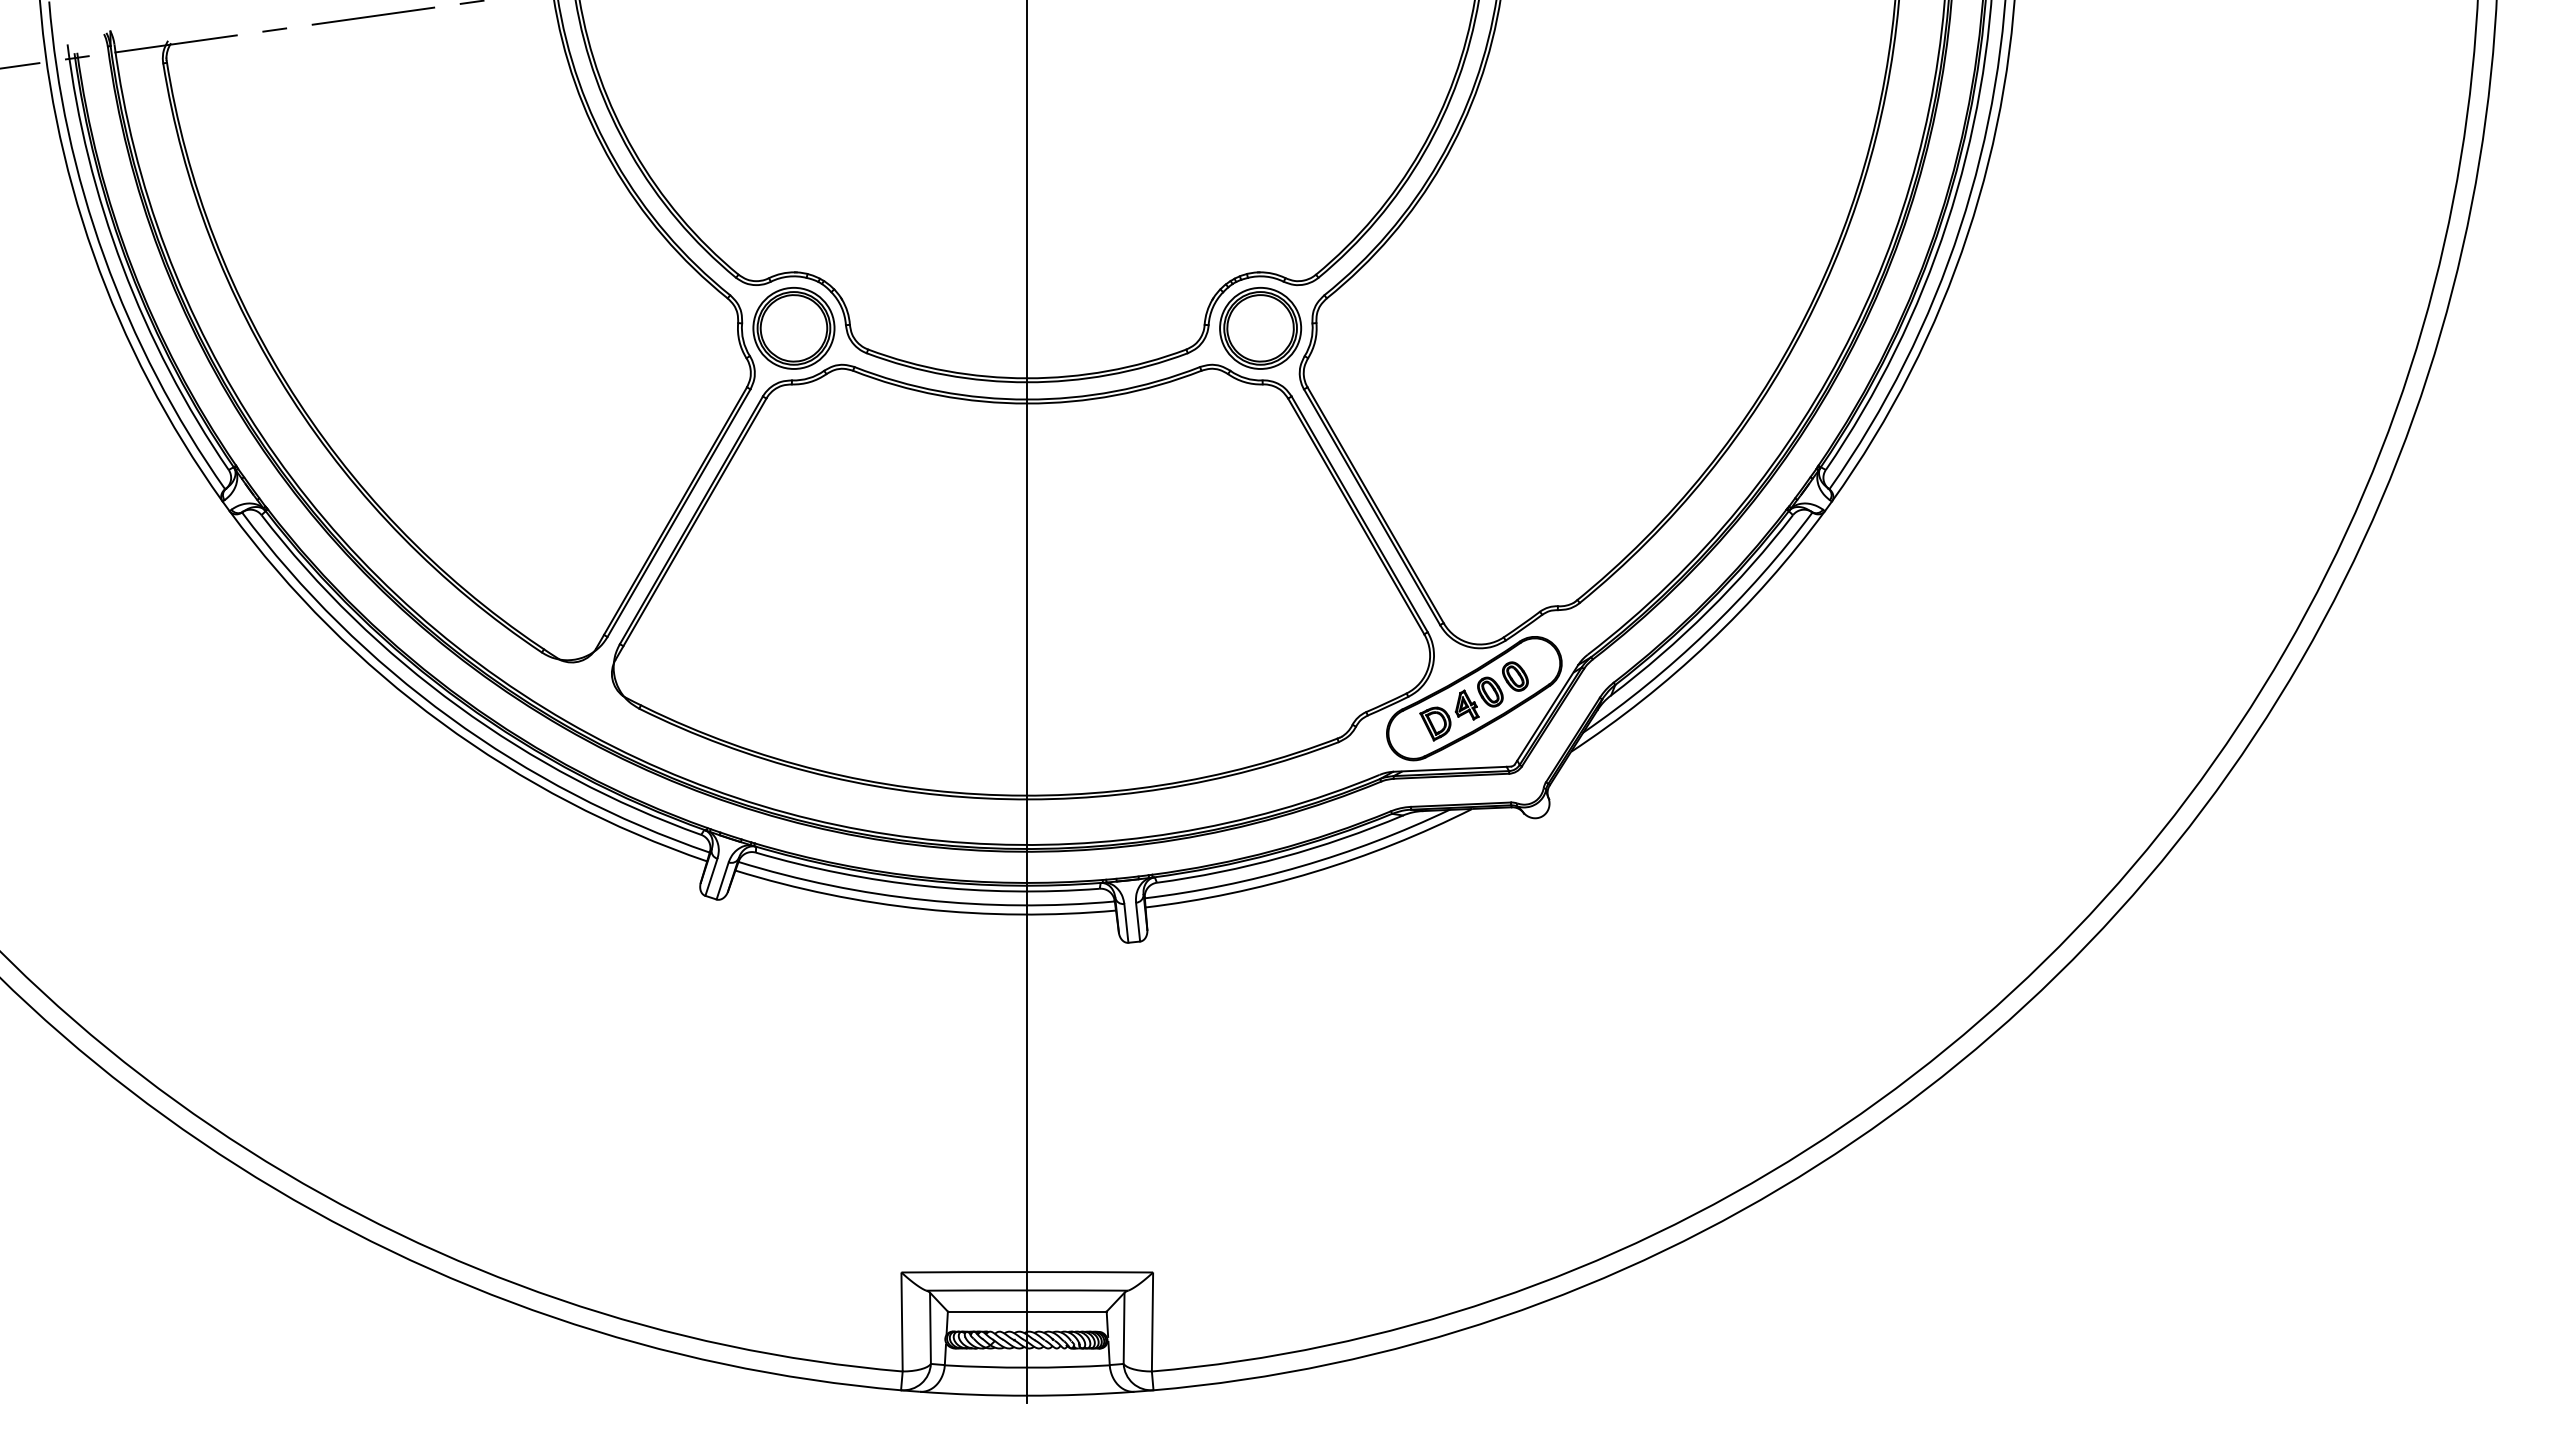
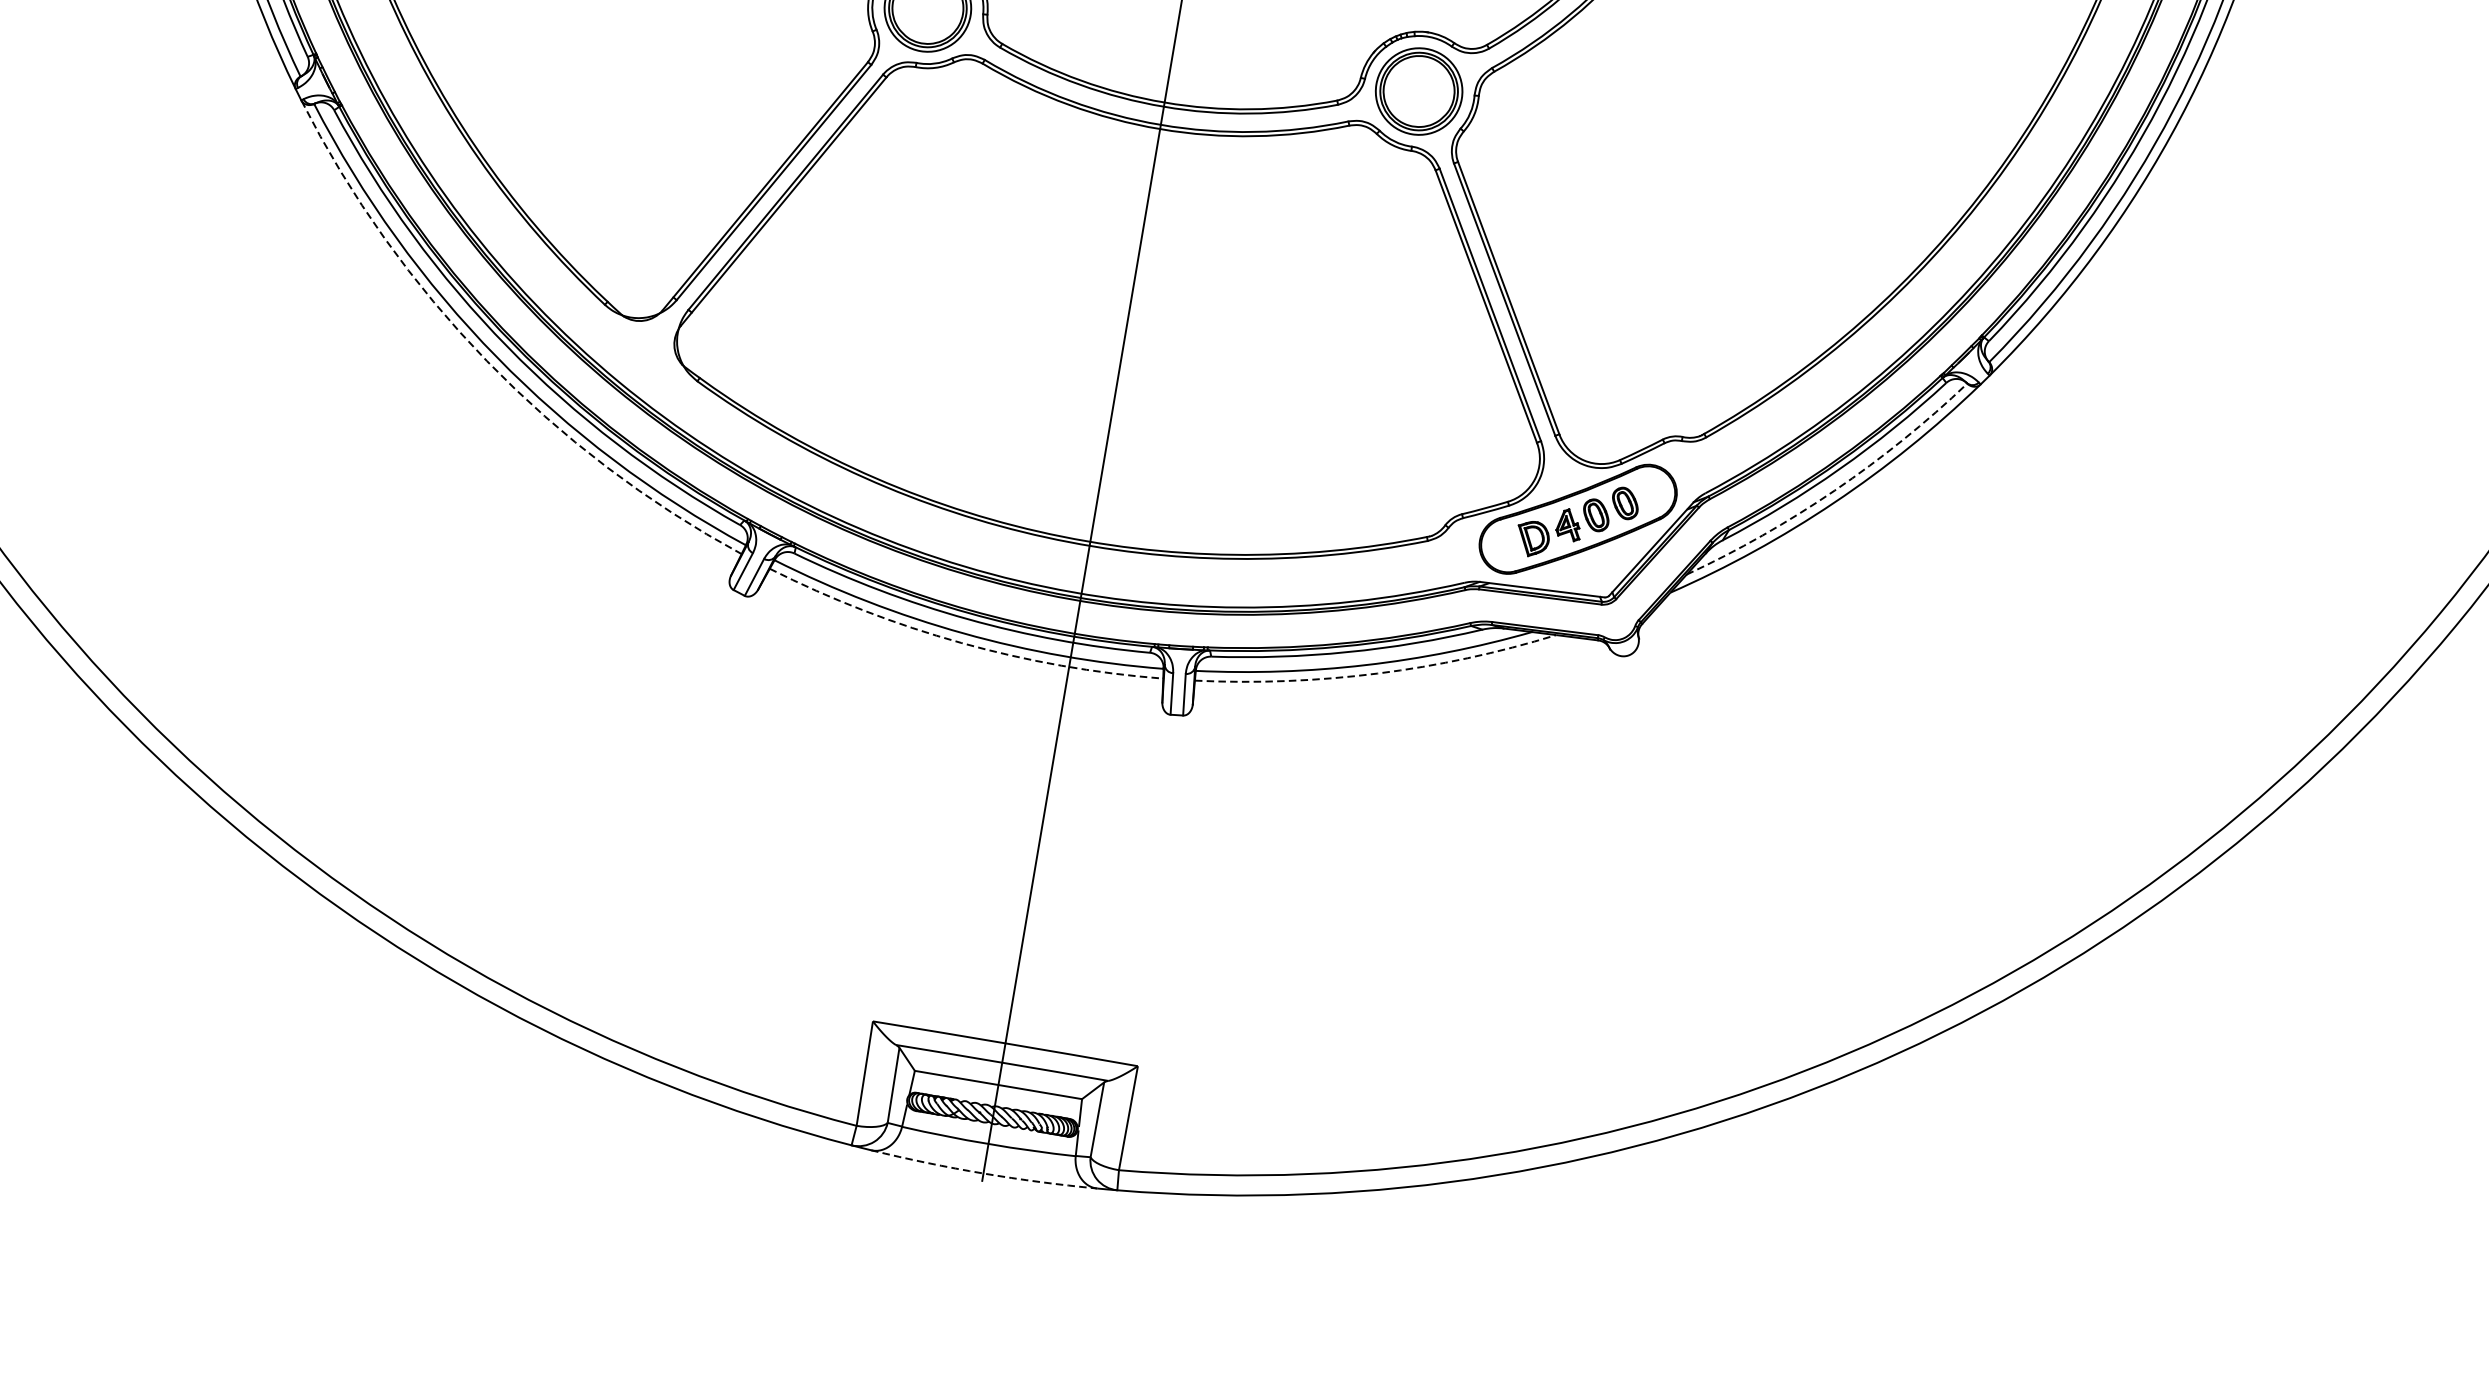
arc: (1706, 631) -> (1834, 490), solid -> dashed
arc: (441, 723) -> (486, 361), solid -> dashed
arc: (1313, 872) -> (1377, 673), solid -> dashed
arc: (923, 909) -> (960, 643), solid -> dashed
arc: (1027, 1395) -> (983, 1173), solid -> dashed

